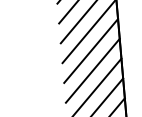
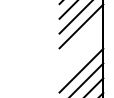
line: (91, 51) -> (81, 41), removed
line: (92, 70) -> (81, 55), removed

